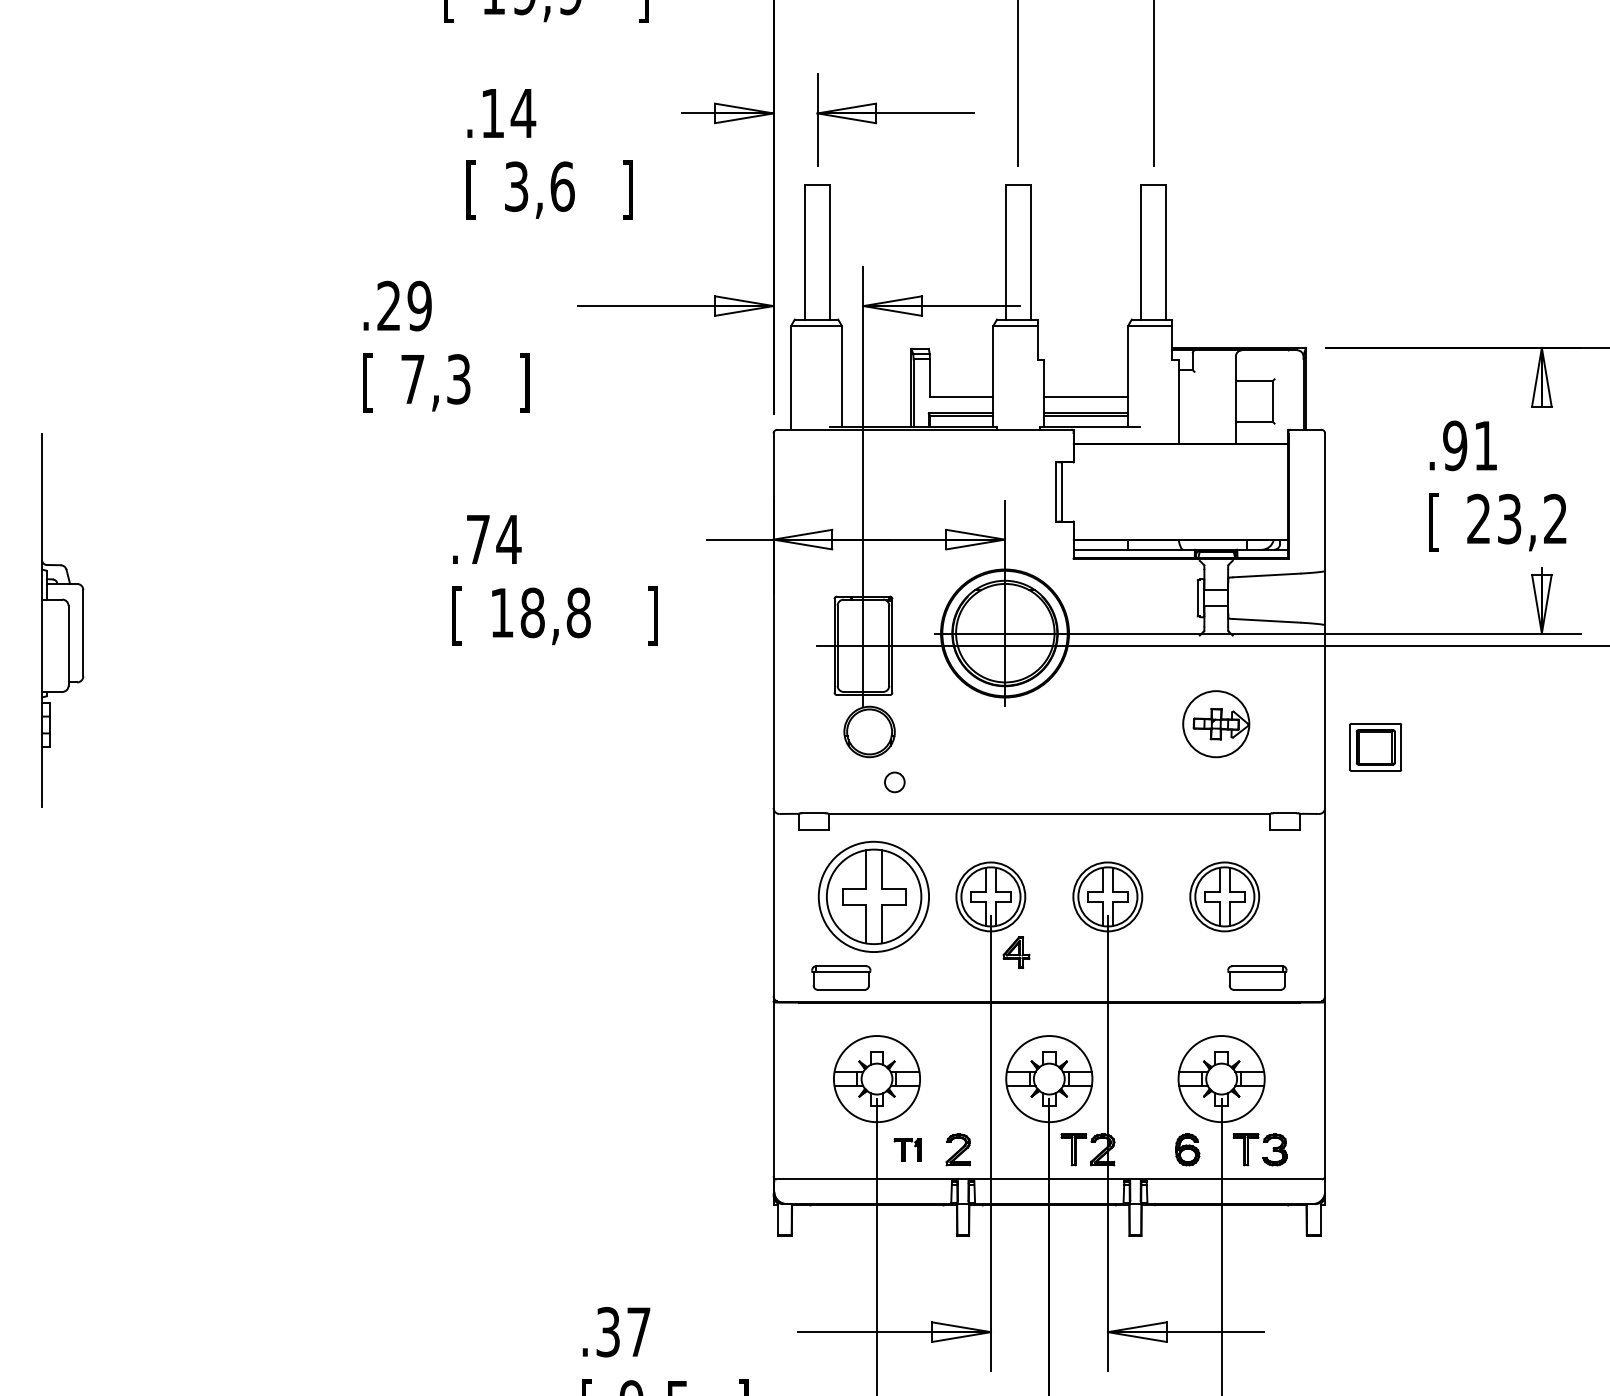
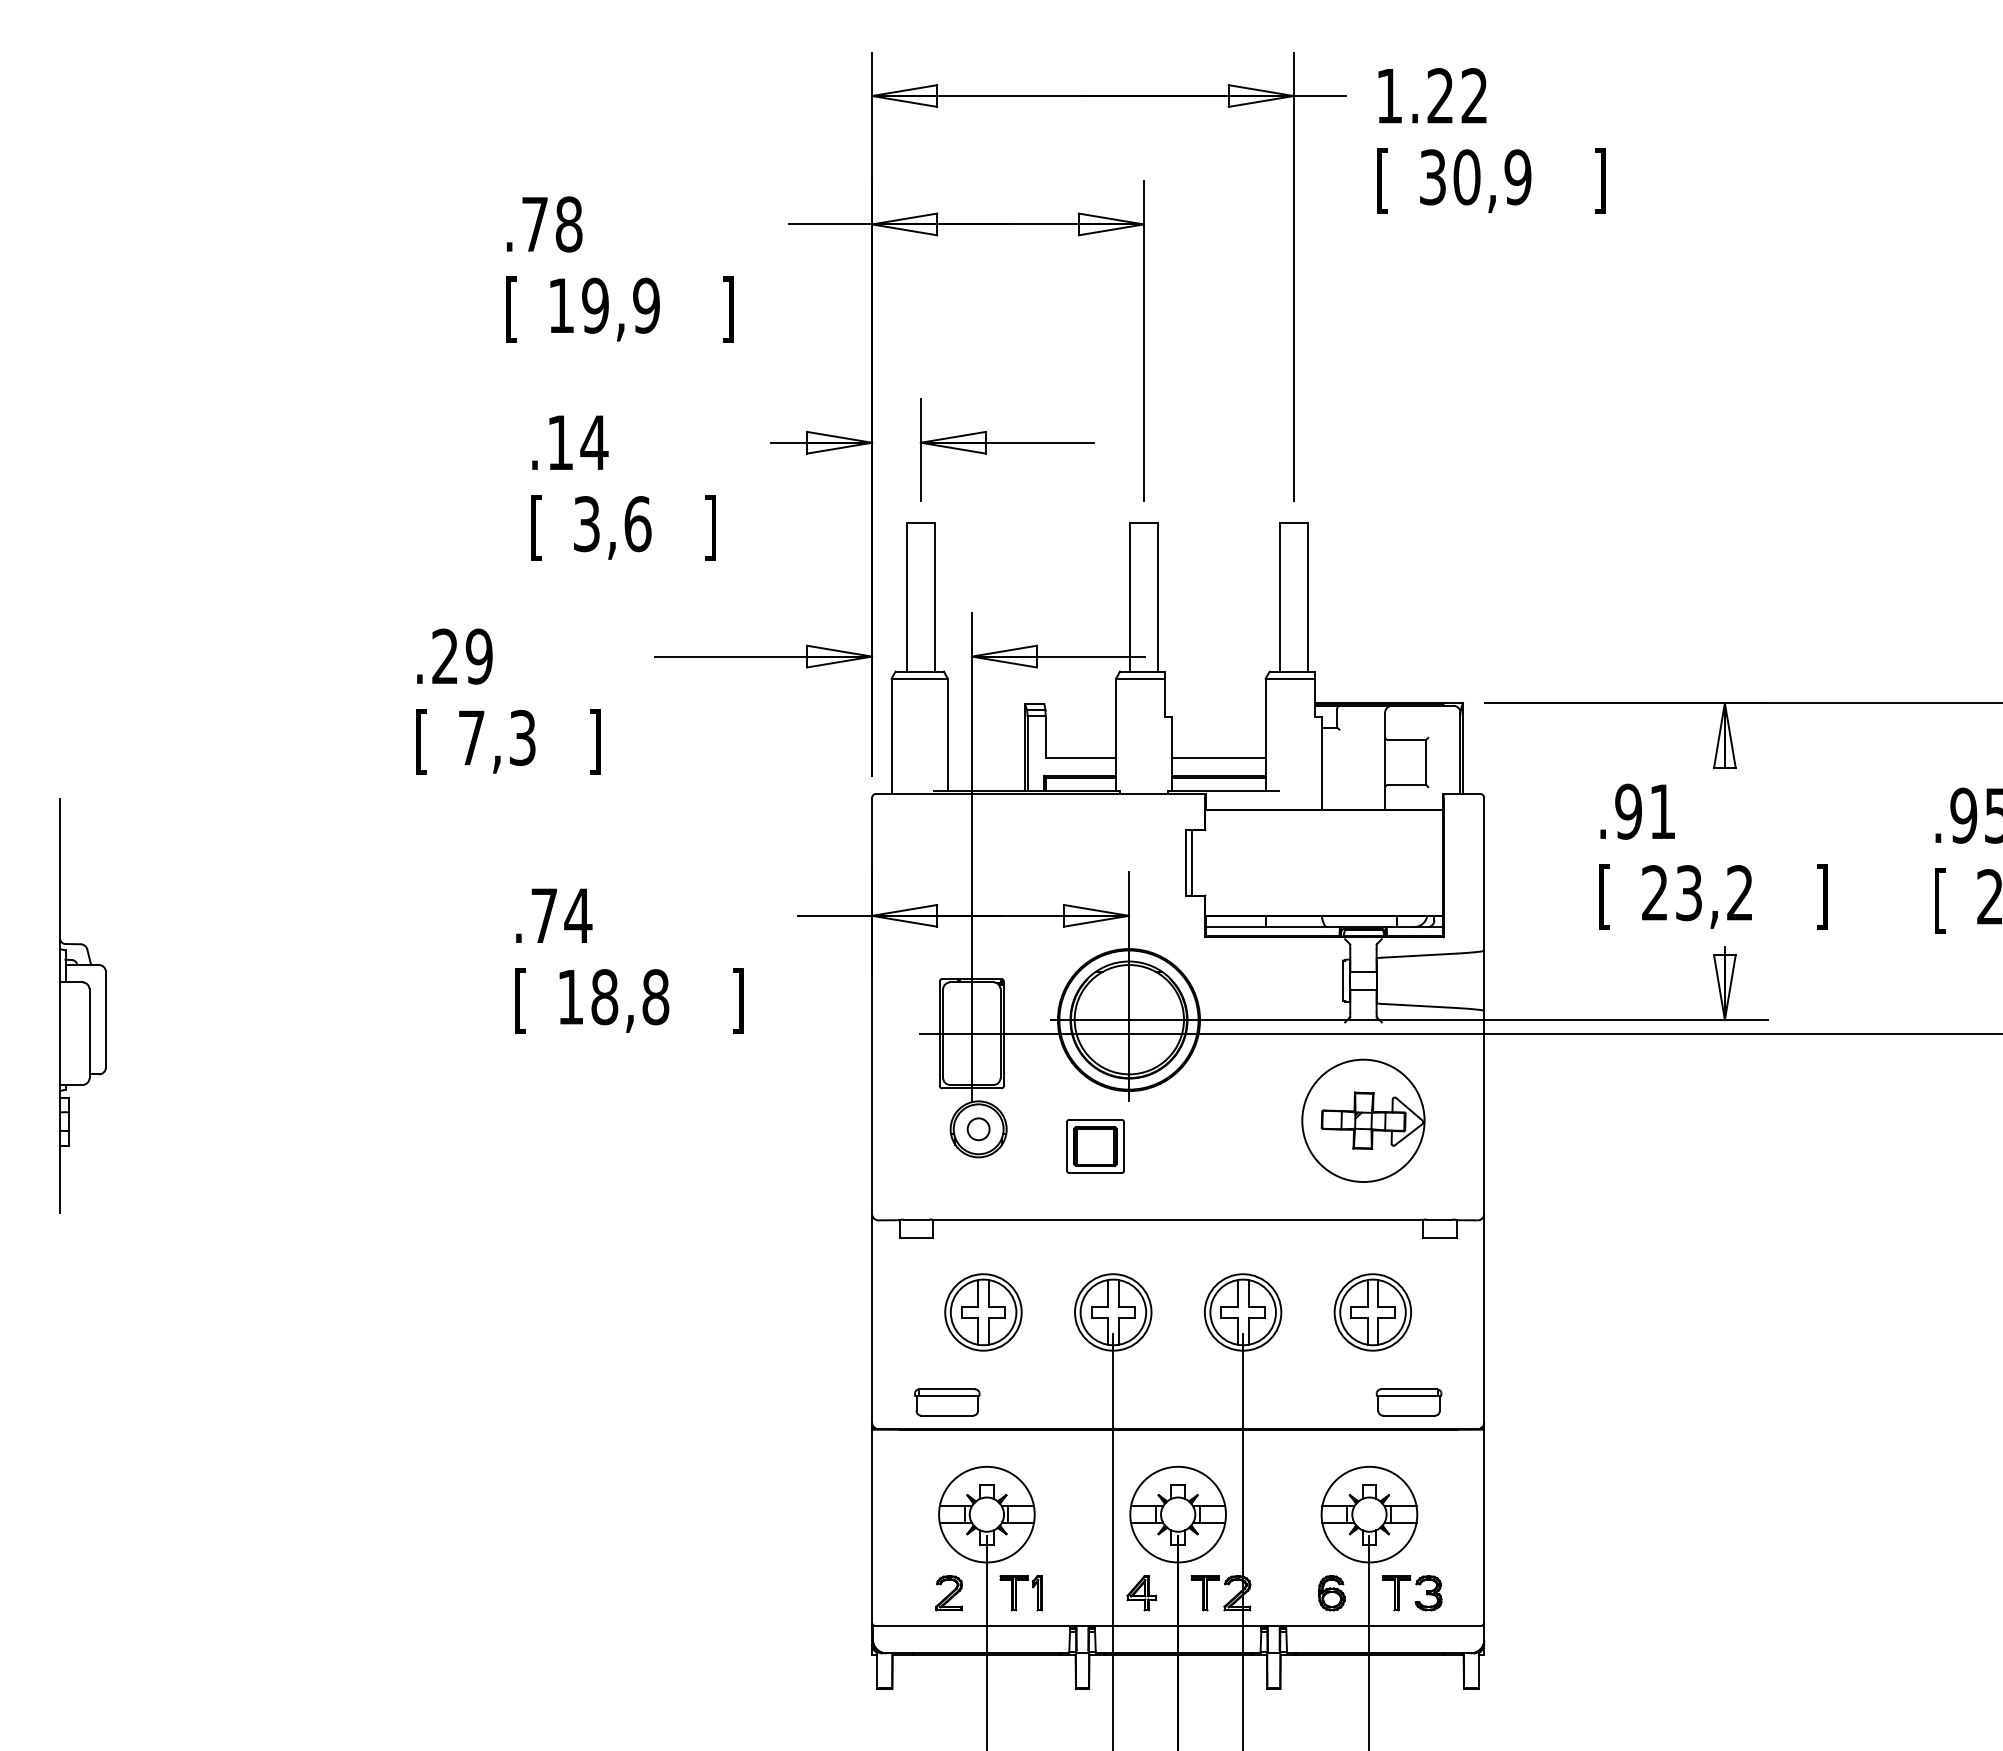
part: (1216, 723) -> (1363, 1120), size x1.67
part: (1375, 747) -> (1095, 1146), moved
circle: (894, 782) -> (978, 1129), moved
part: (873, 896) -> (983, 1312), size x0.62
part: (1016, 952) -> (1141, 1593), moved
part: (907, 1150) -> (1020, 1593), size x1.43
part: (957, 1150) -> (948, 1593), moved

